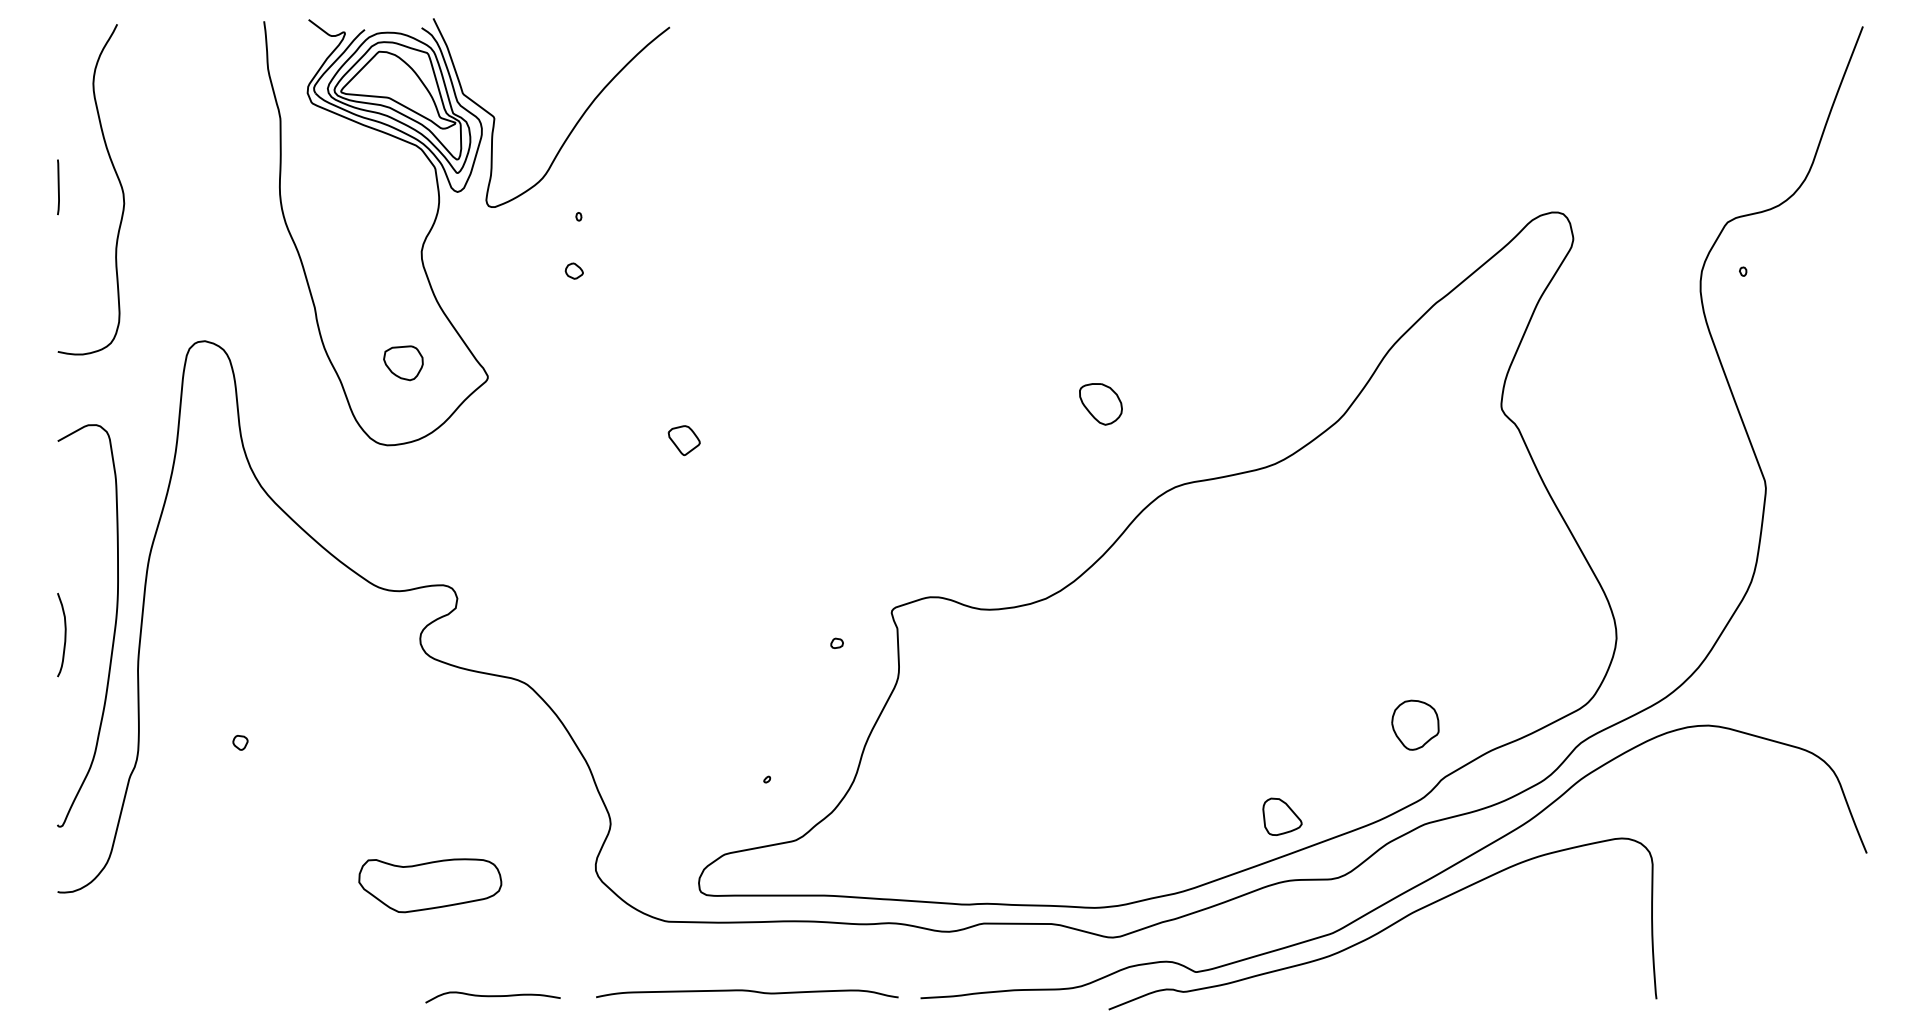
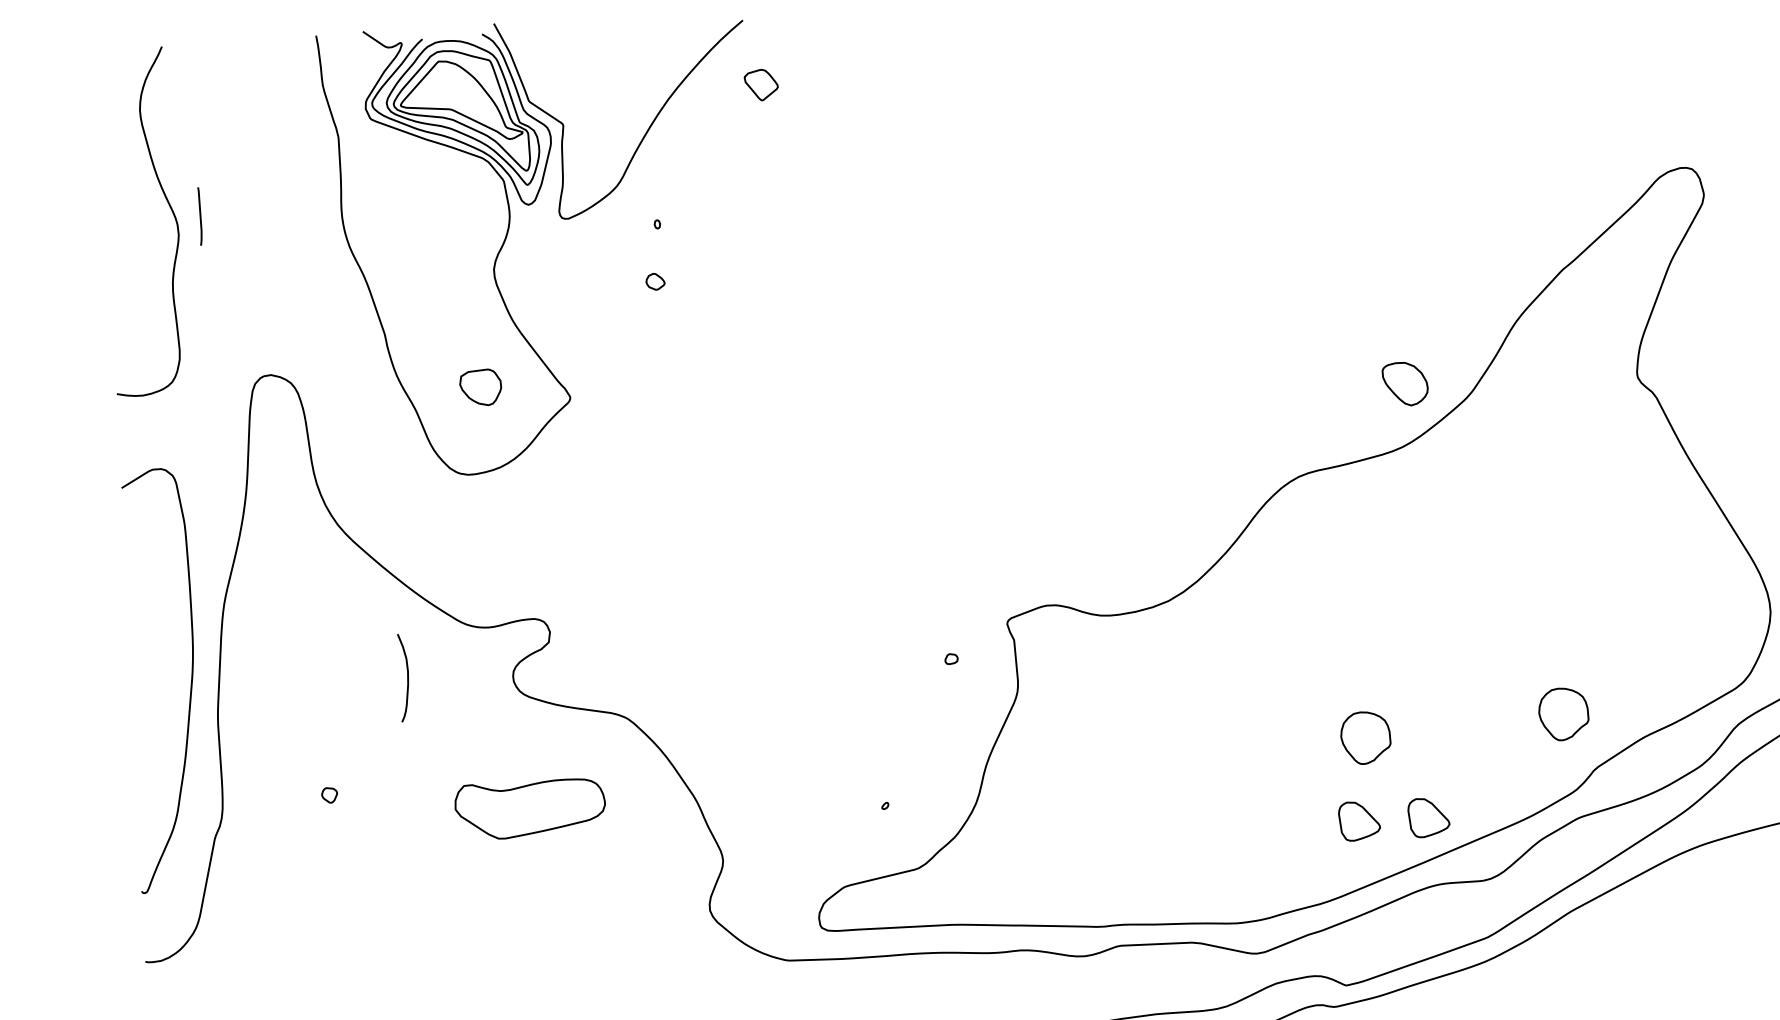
line: (58, 187) -> (200, 216), moved
part: (1100, 404) -> (1404, 384), moved
part: (683, 440) -> (760, 85), moved
curve: (64, 635) -> (407, 678), moved
part: (1226, 737) -> (1365, 737), added
part: (1216, 816) -> (1359, 820), added
part: (430, 885) -> (530, 809), moved

